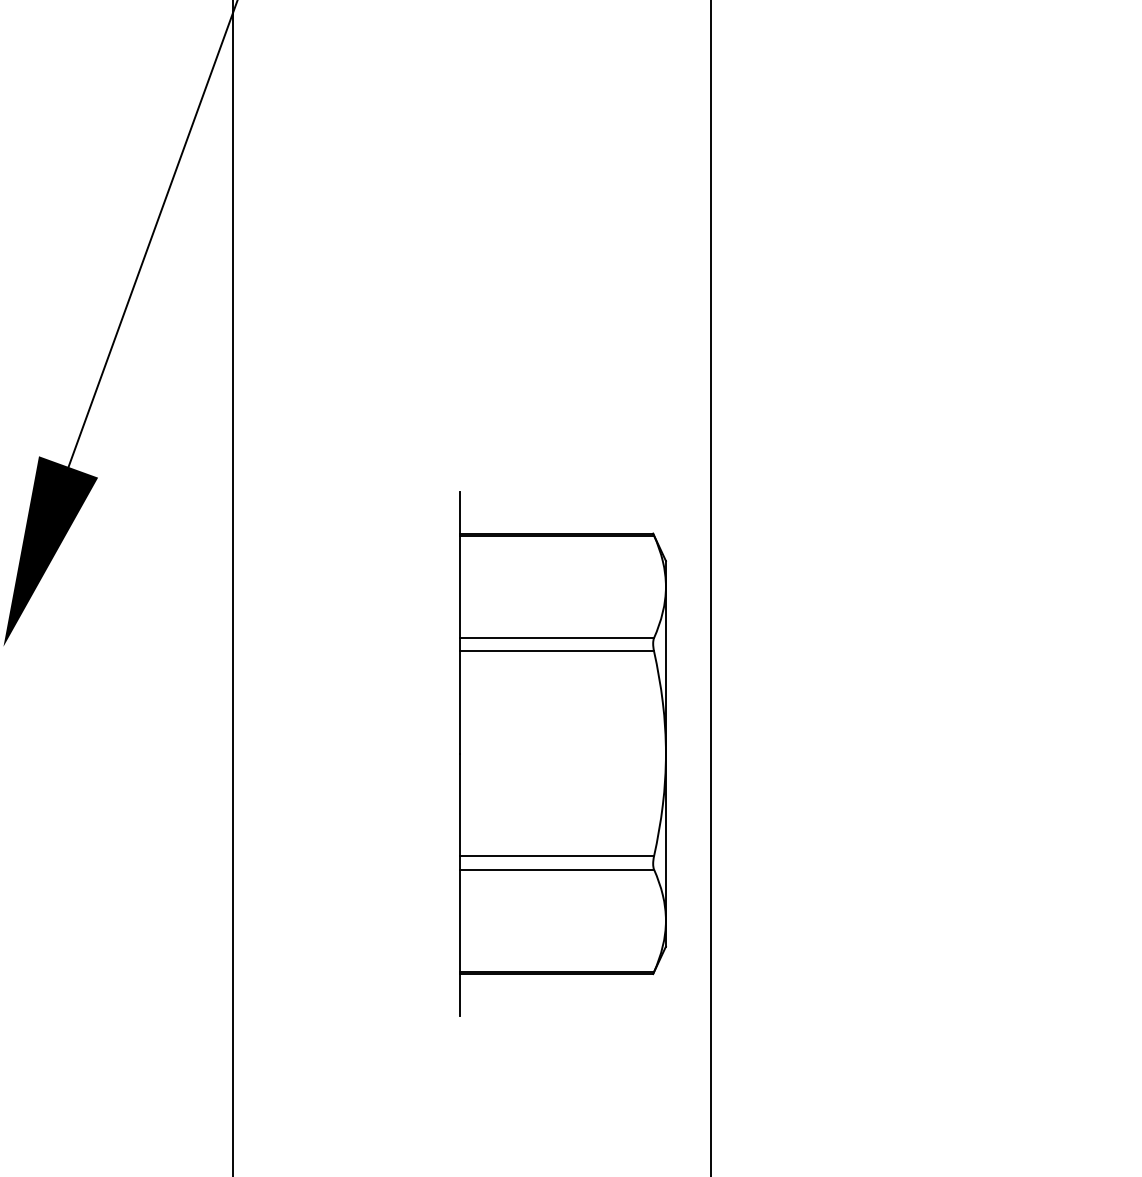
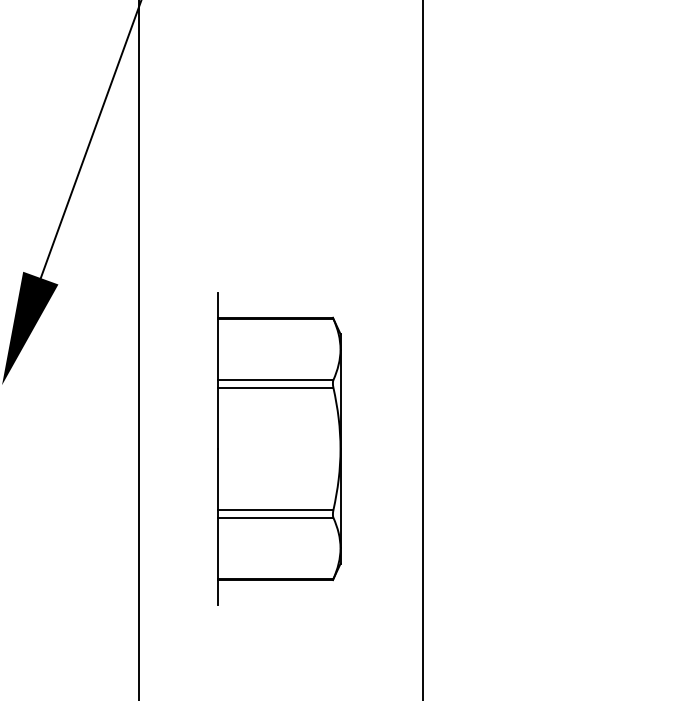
part: (563, 753) -> (279, 448), moved

